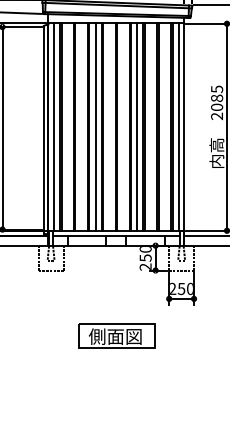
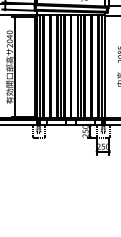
part: (117, 335) -> (71, 169), removed

